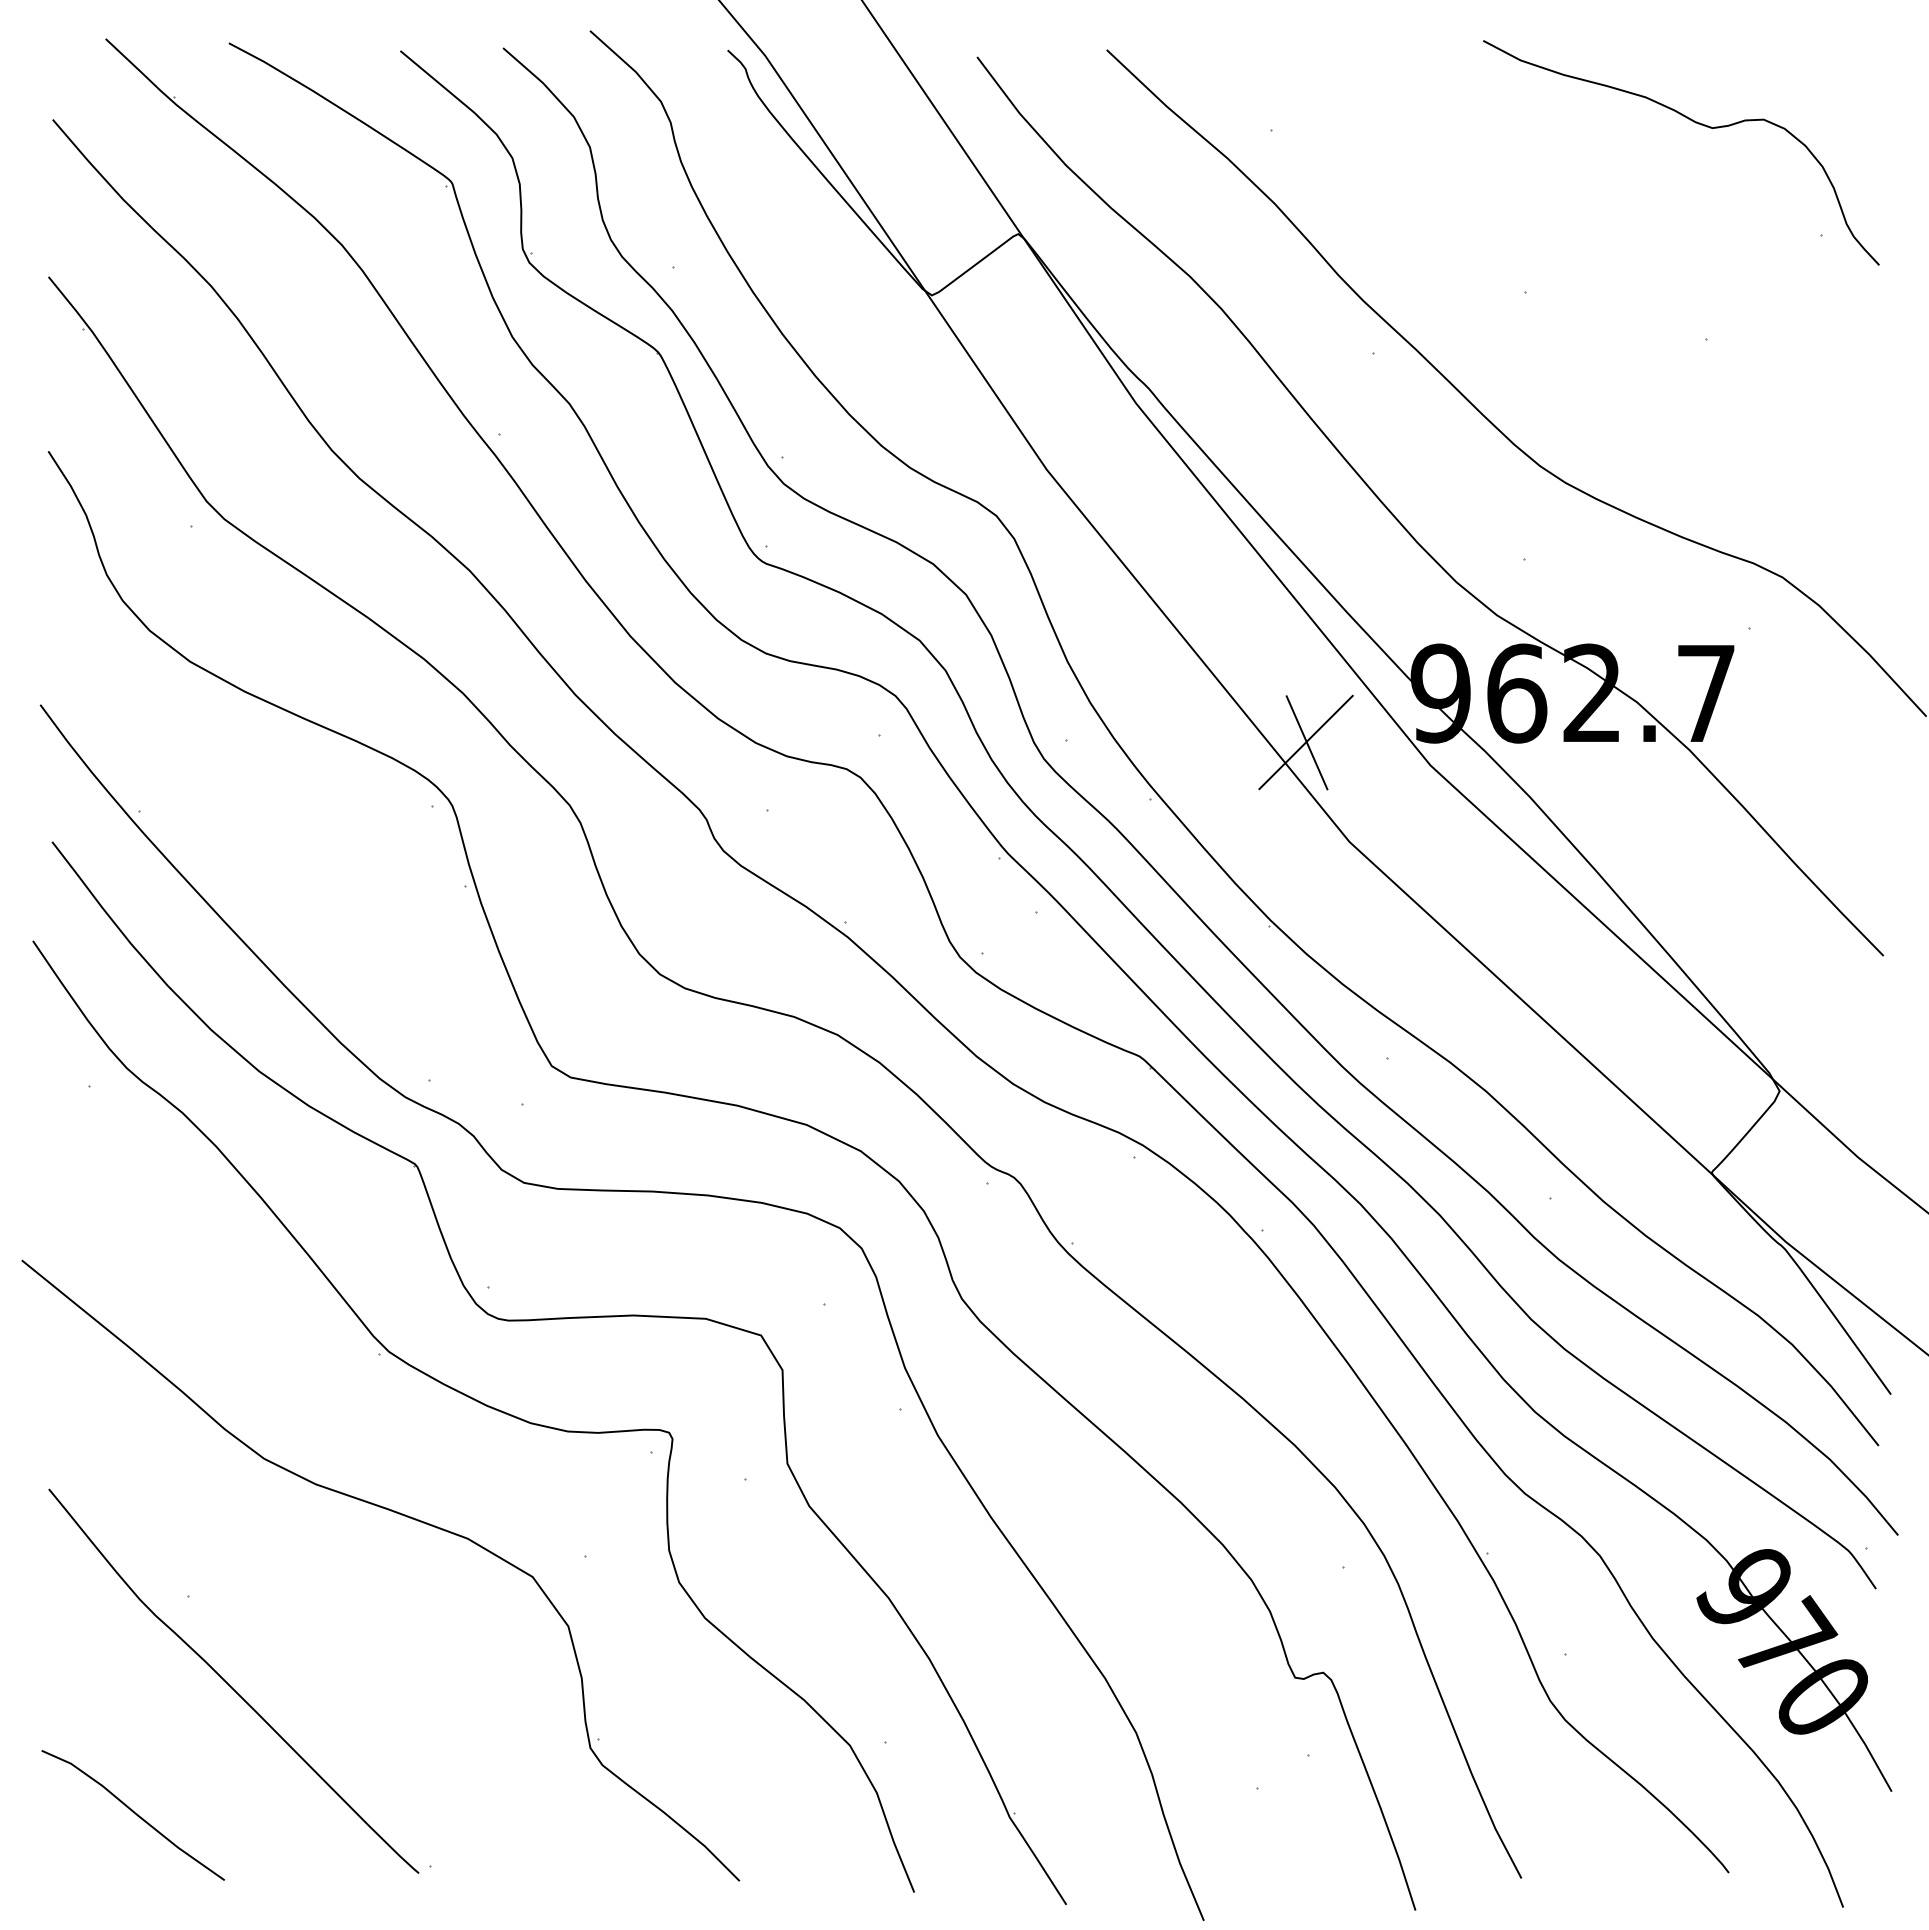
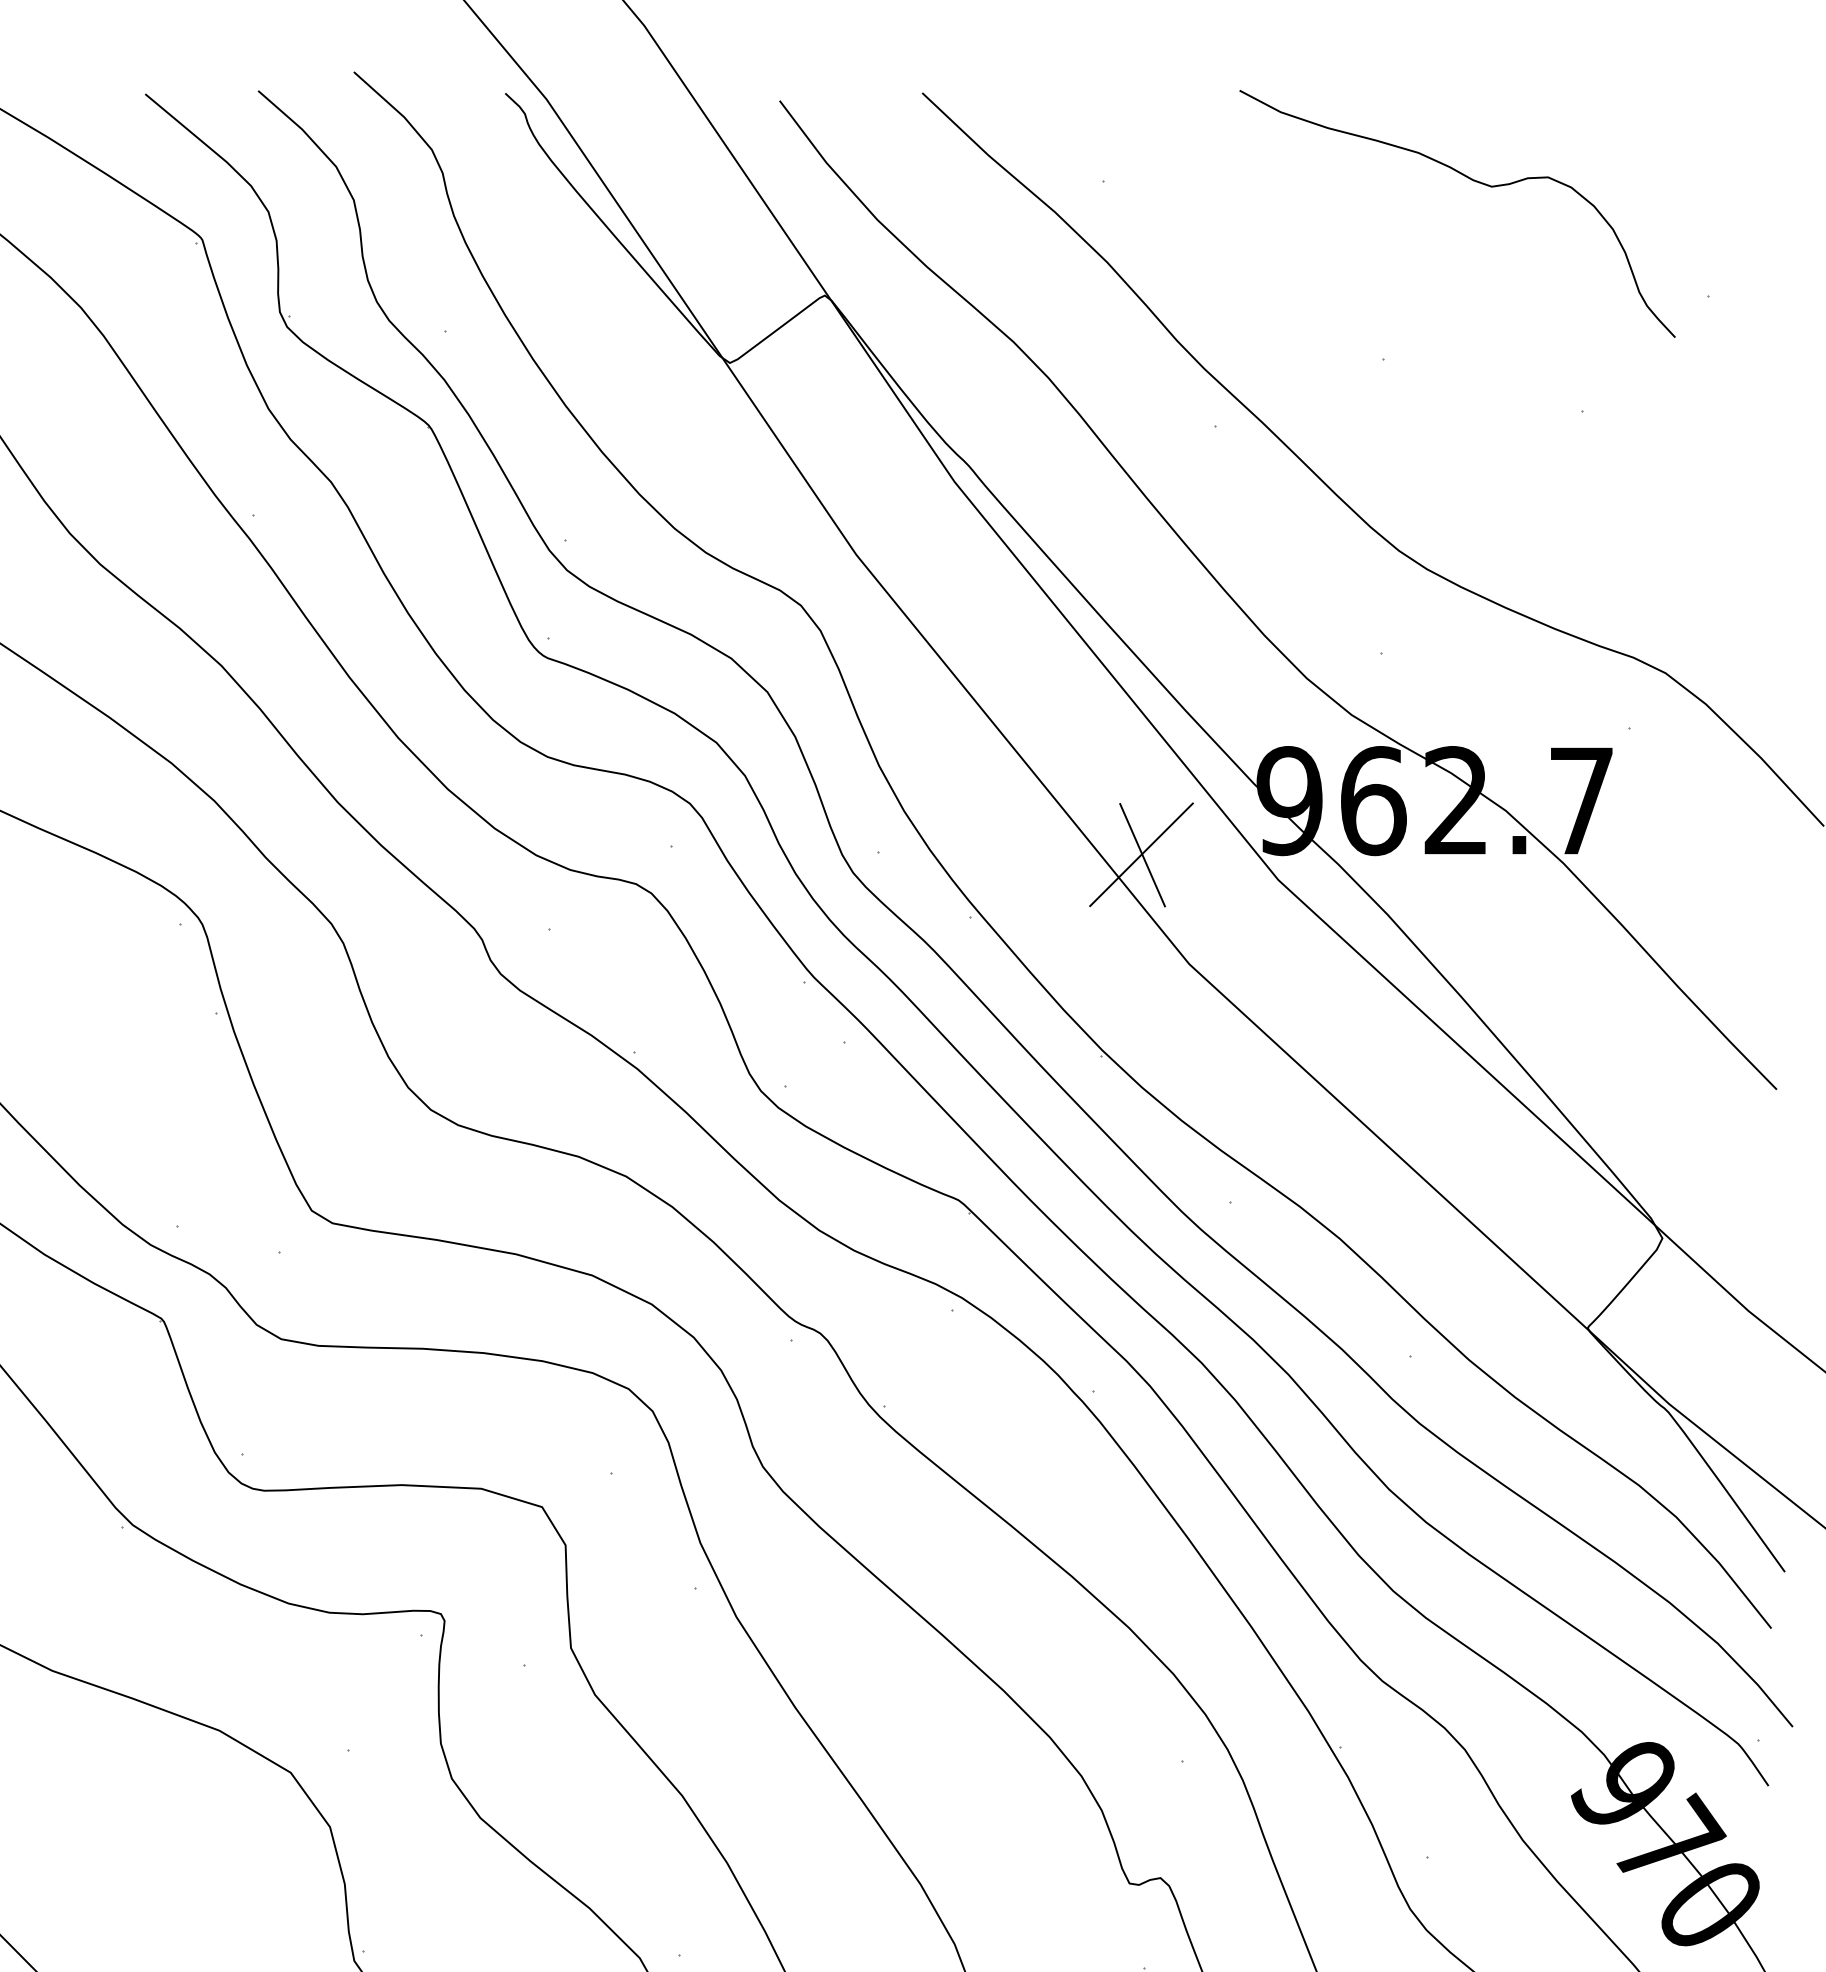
curve: (1695, 123) -> (1473, 181), moved

